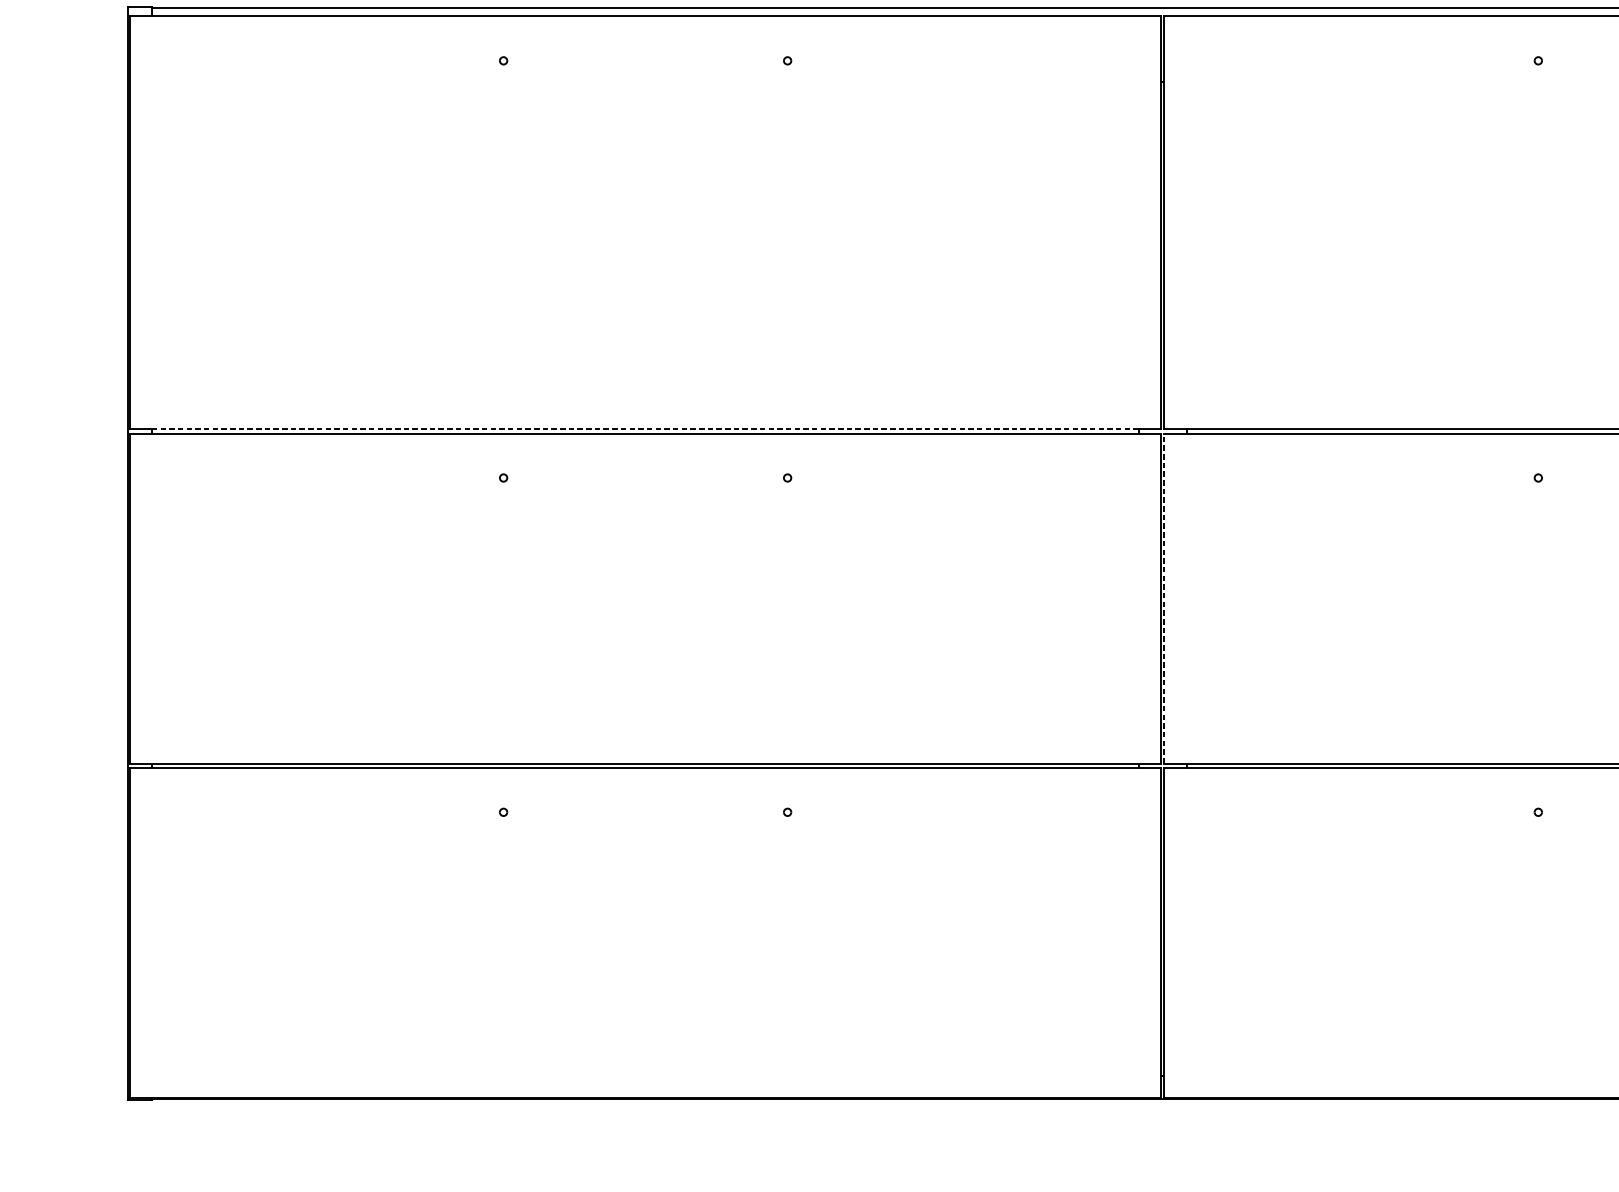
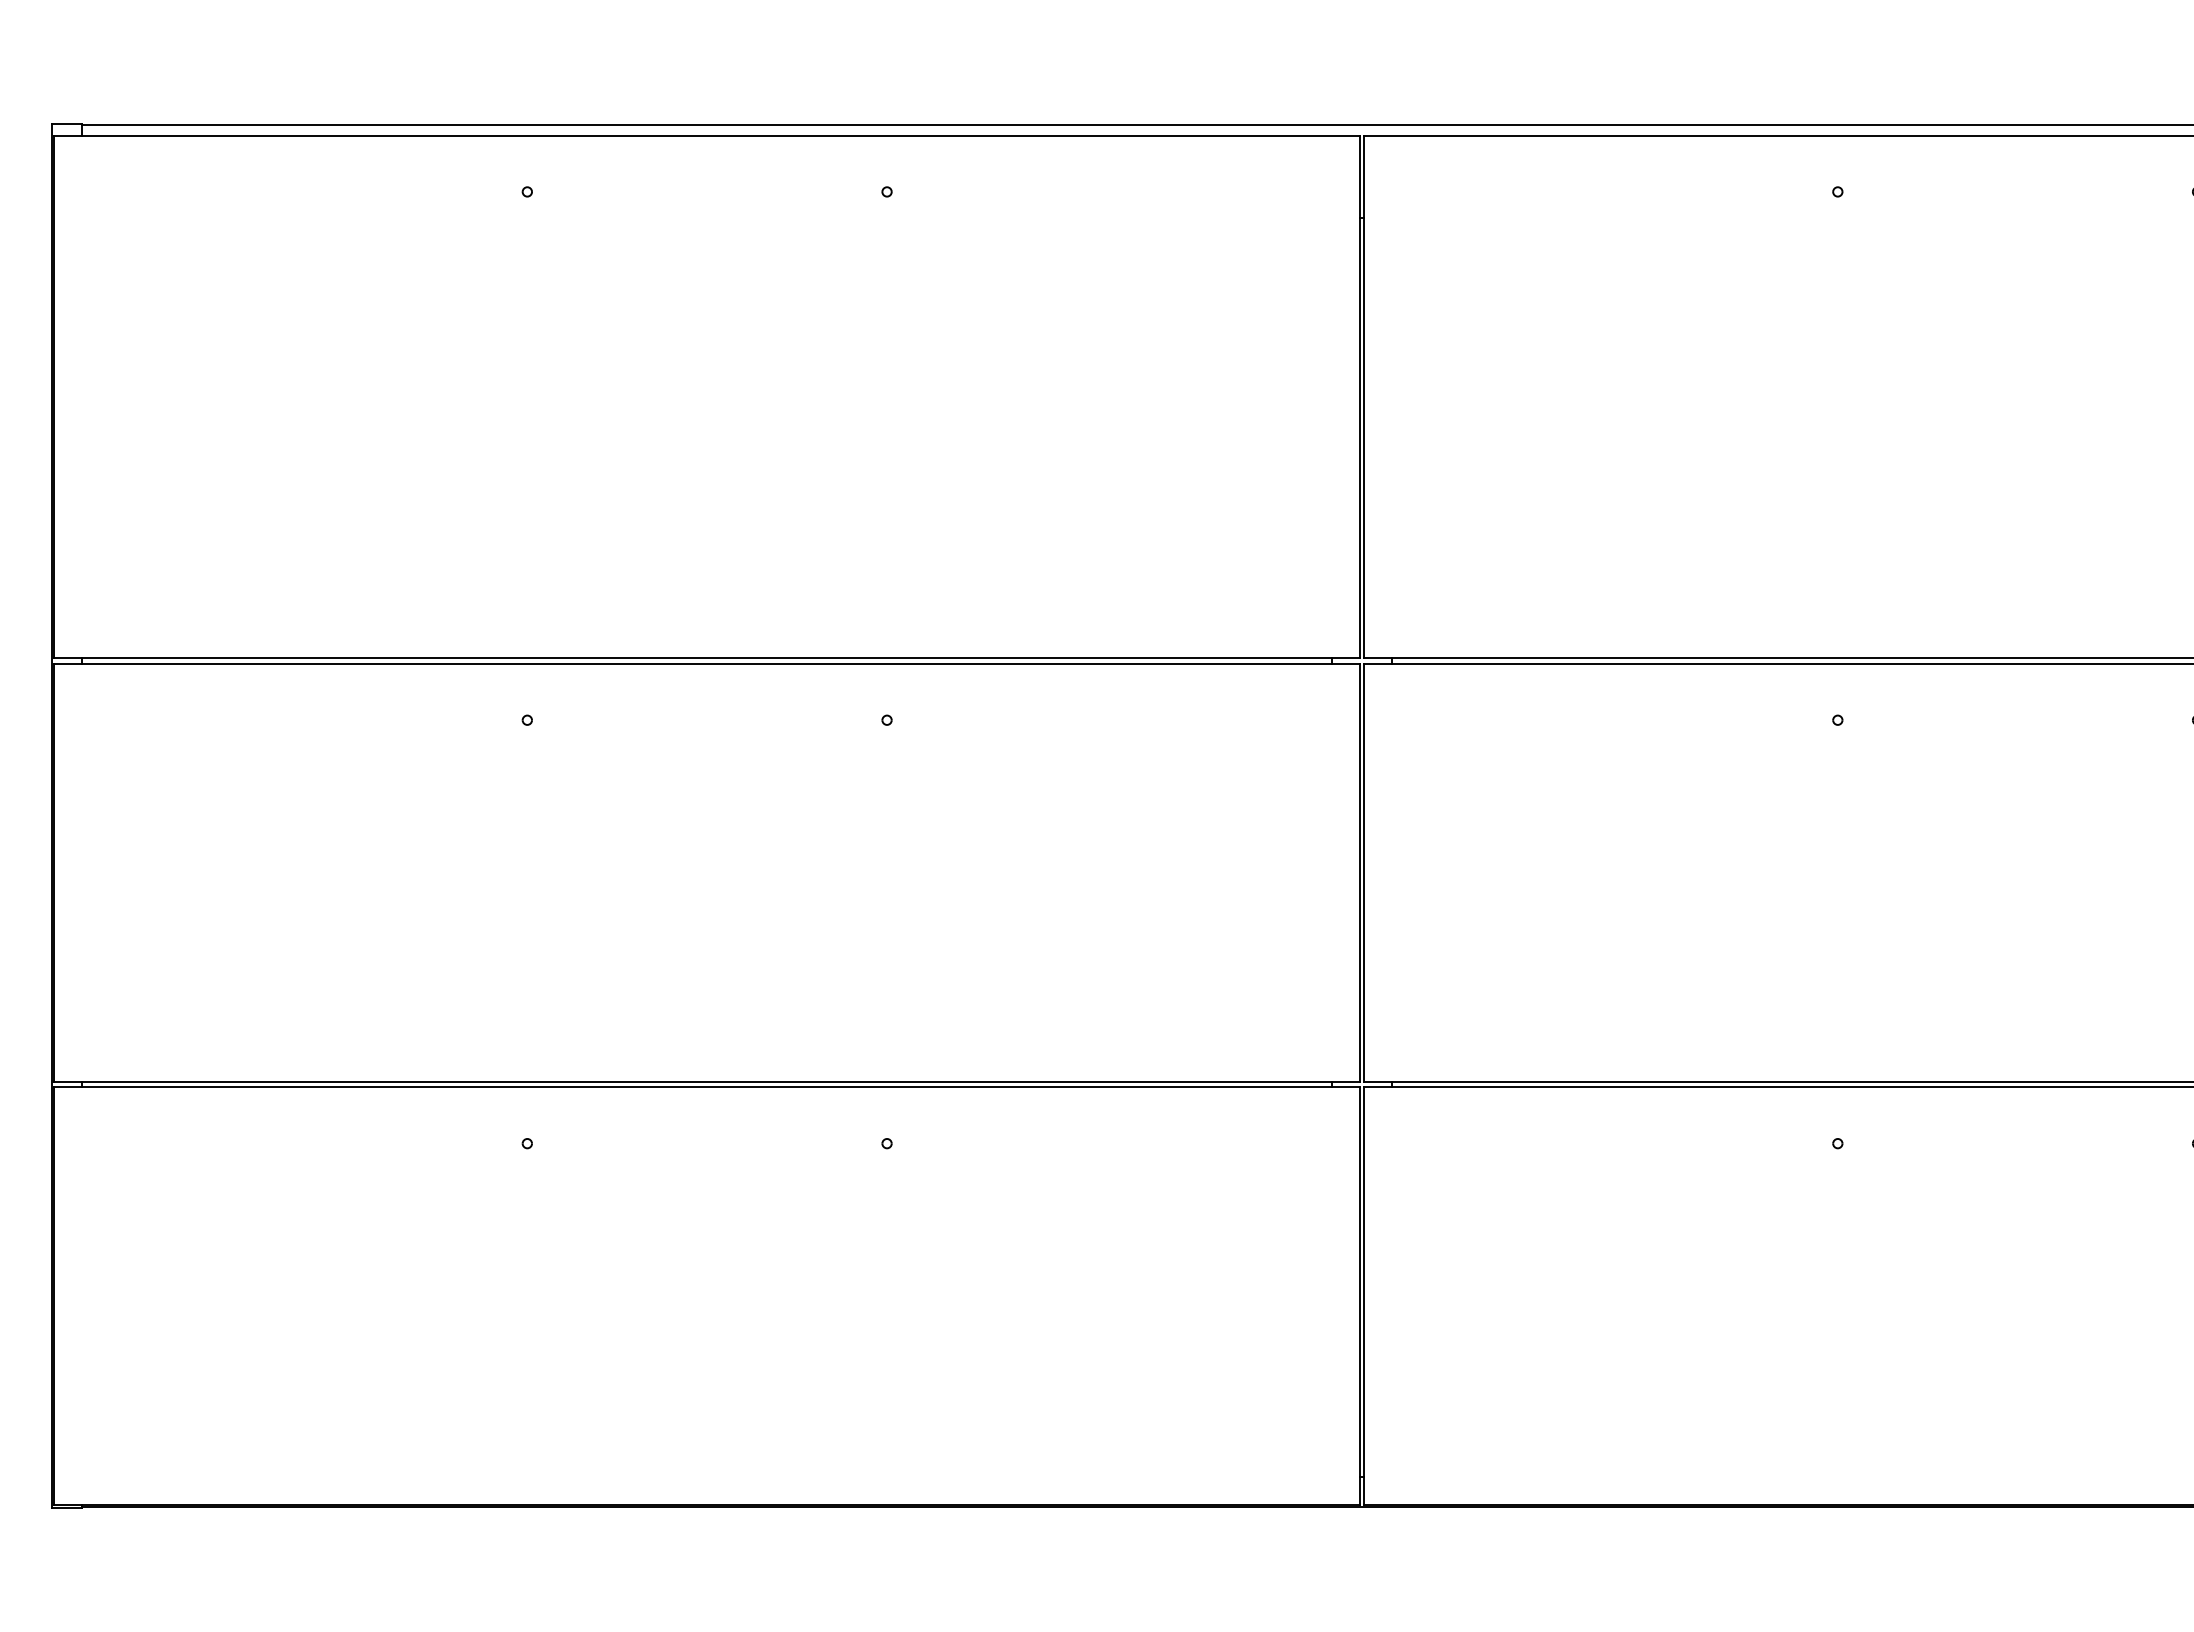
line: (645, 429) -> (707, 658), dashed -> solid
line: (1164, 598) -> (1364, 872), dashed -> solid

